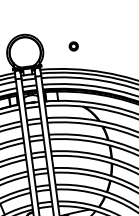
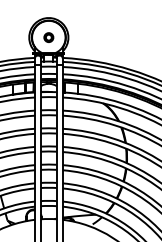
part: (73, 46) -> (48, 37), moved

